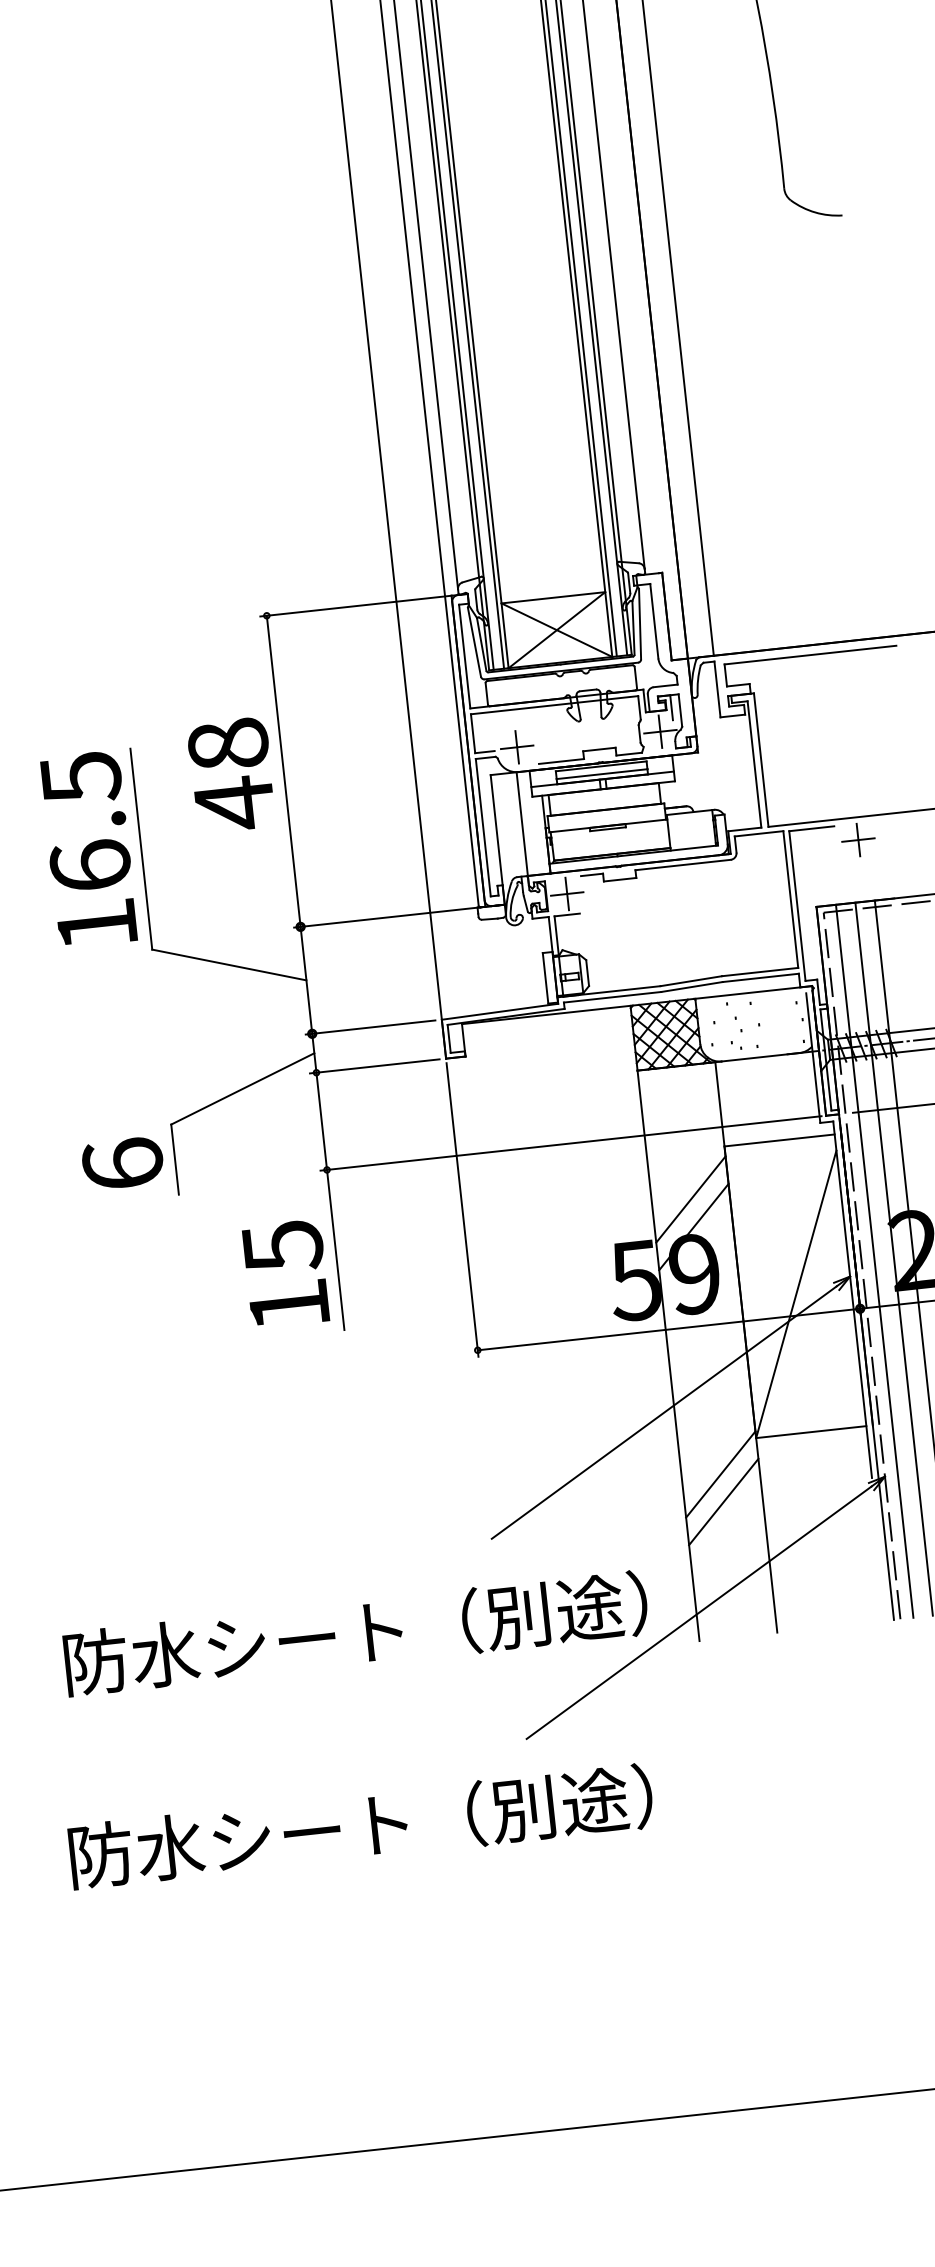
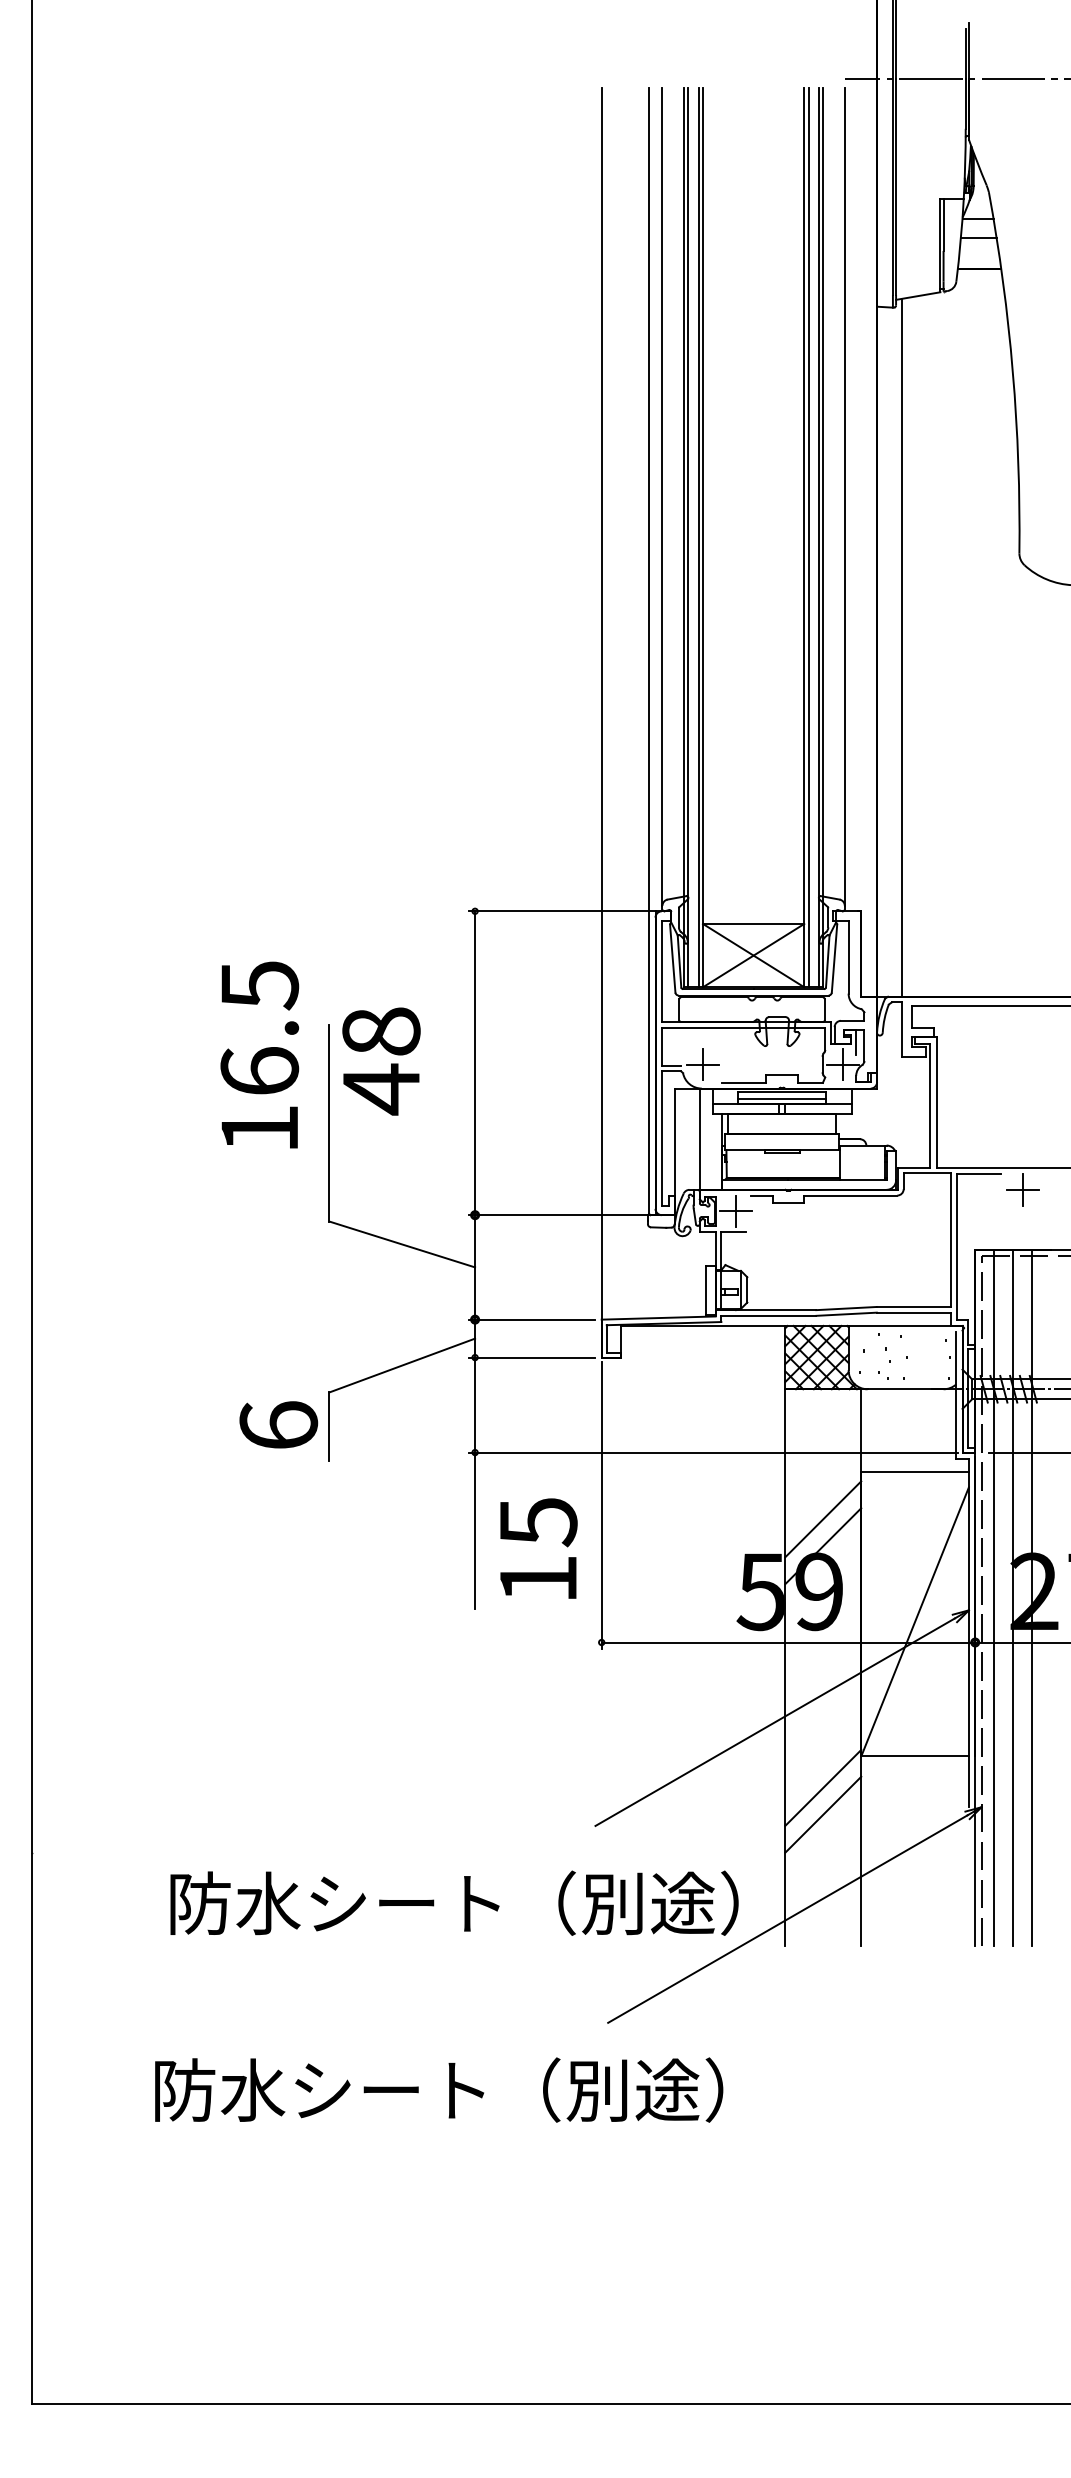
text: (231, 775) -> (381, 1061), moved
text: (88, 848) -> (259, 1054), moved
text: (285, 1273) -> (538, 1548), moved

